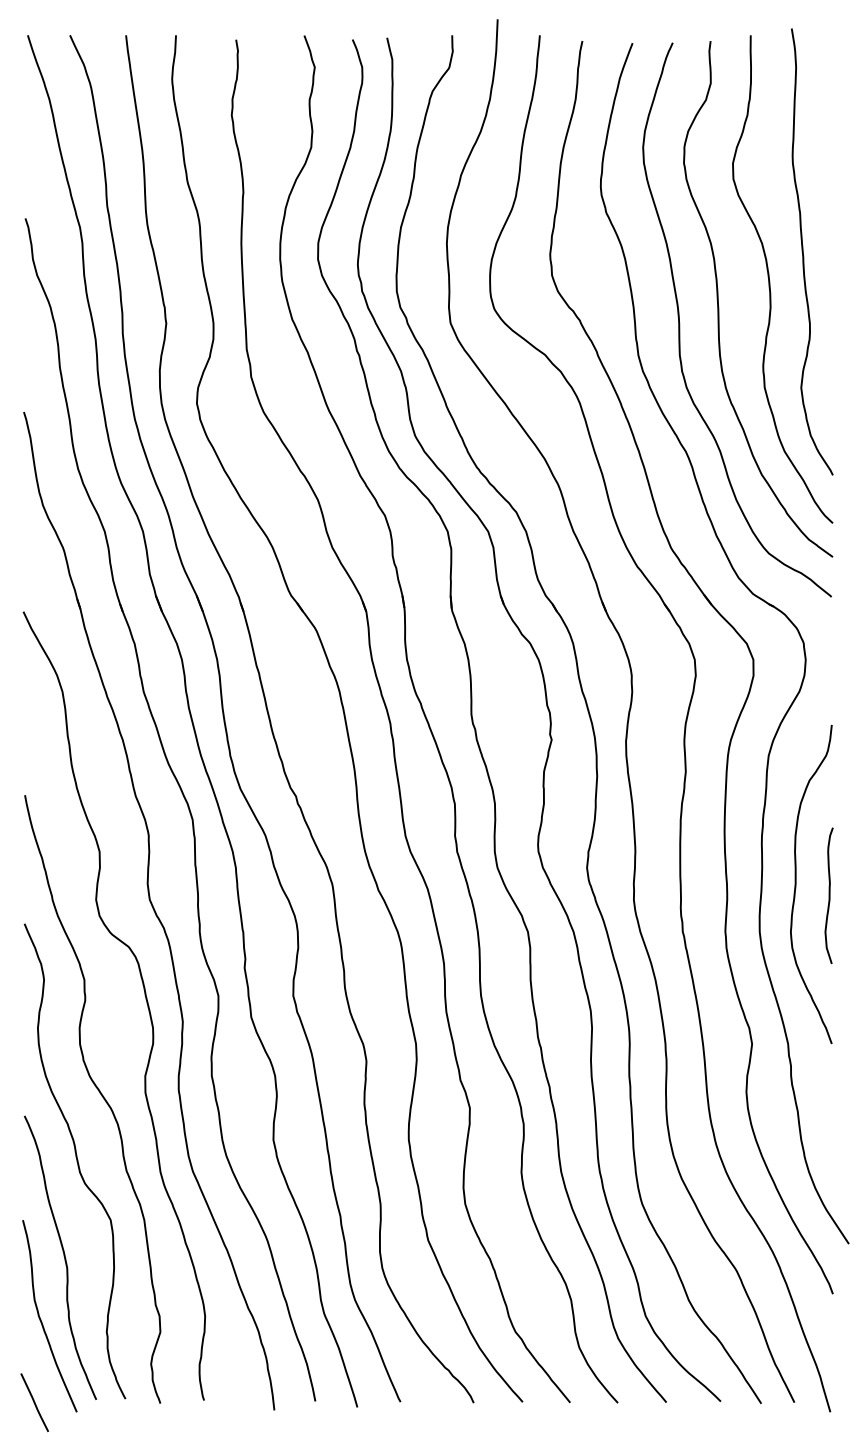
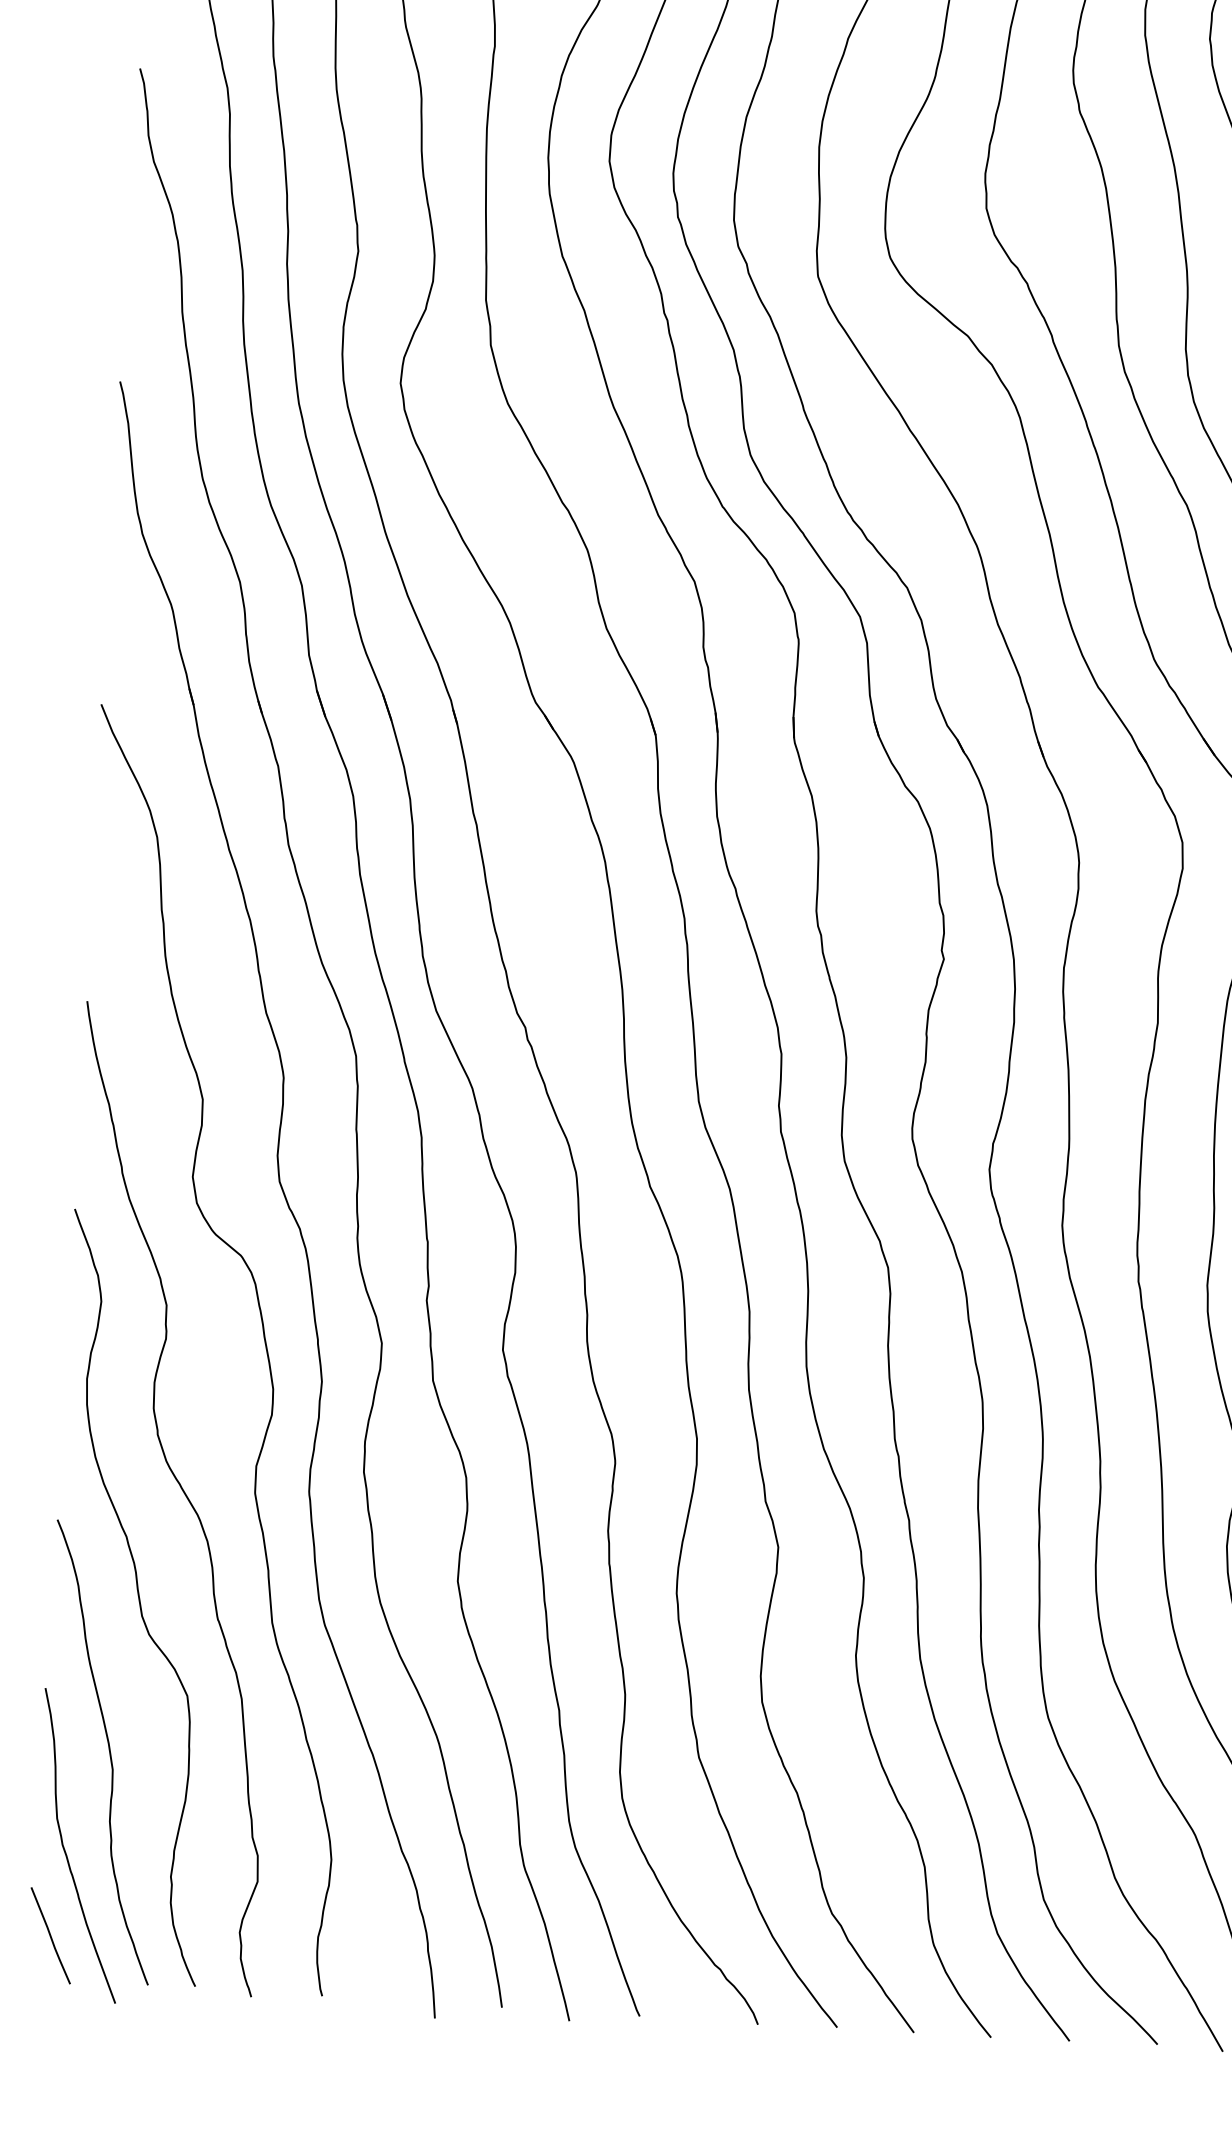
line: (34, 1402) -> (50, 1935), moved

